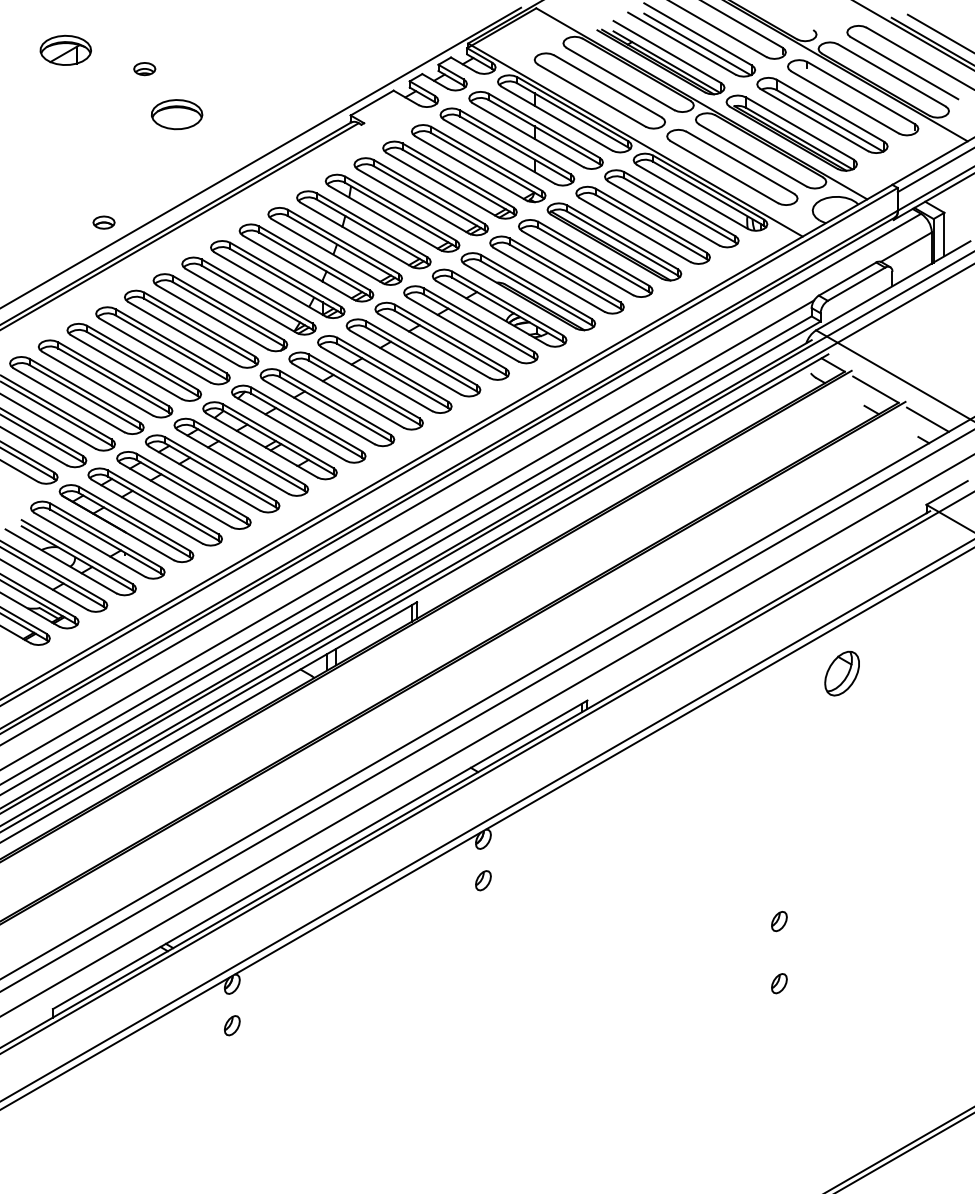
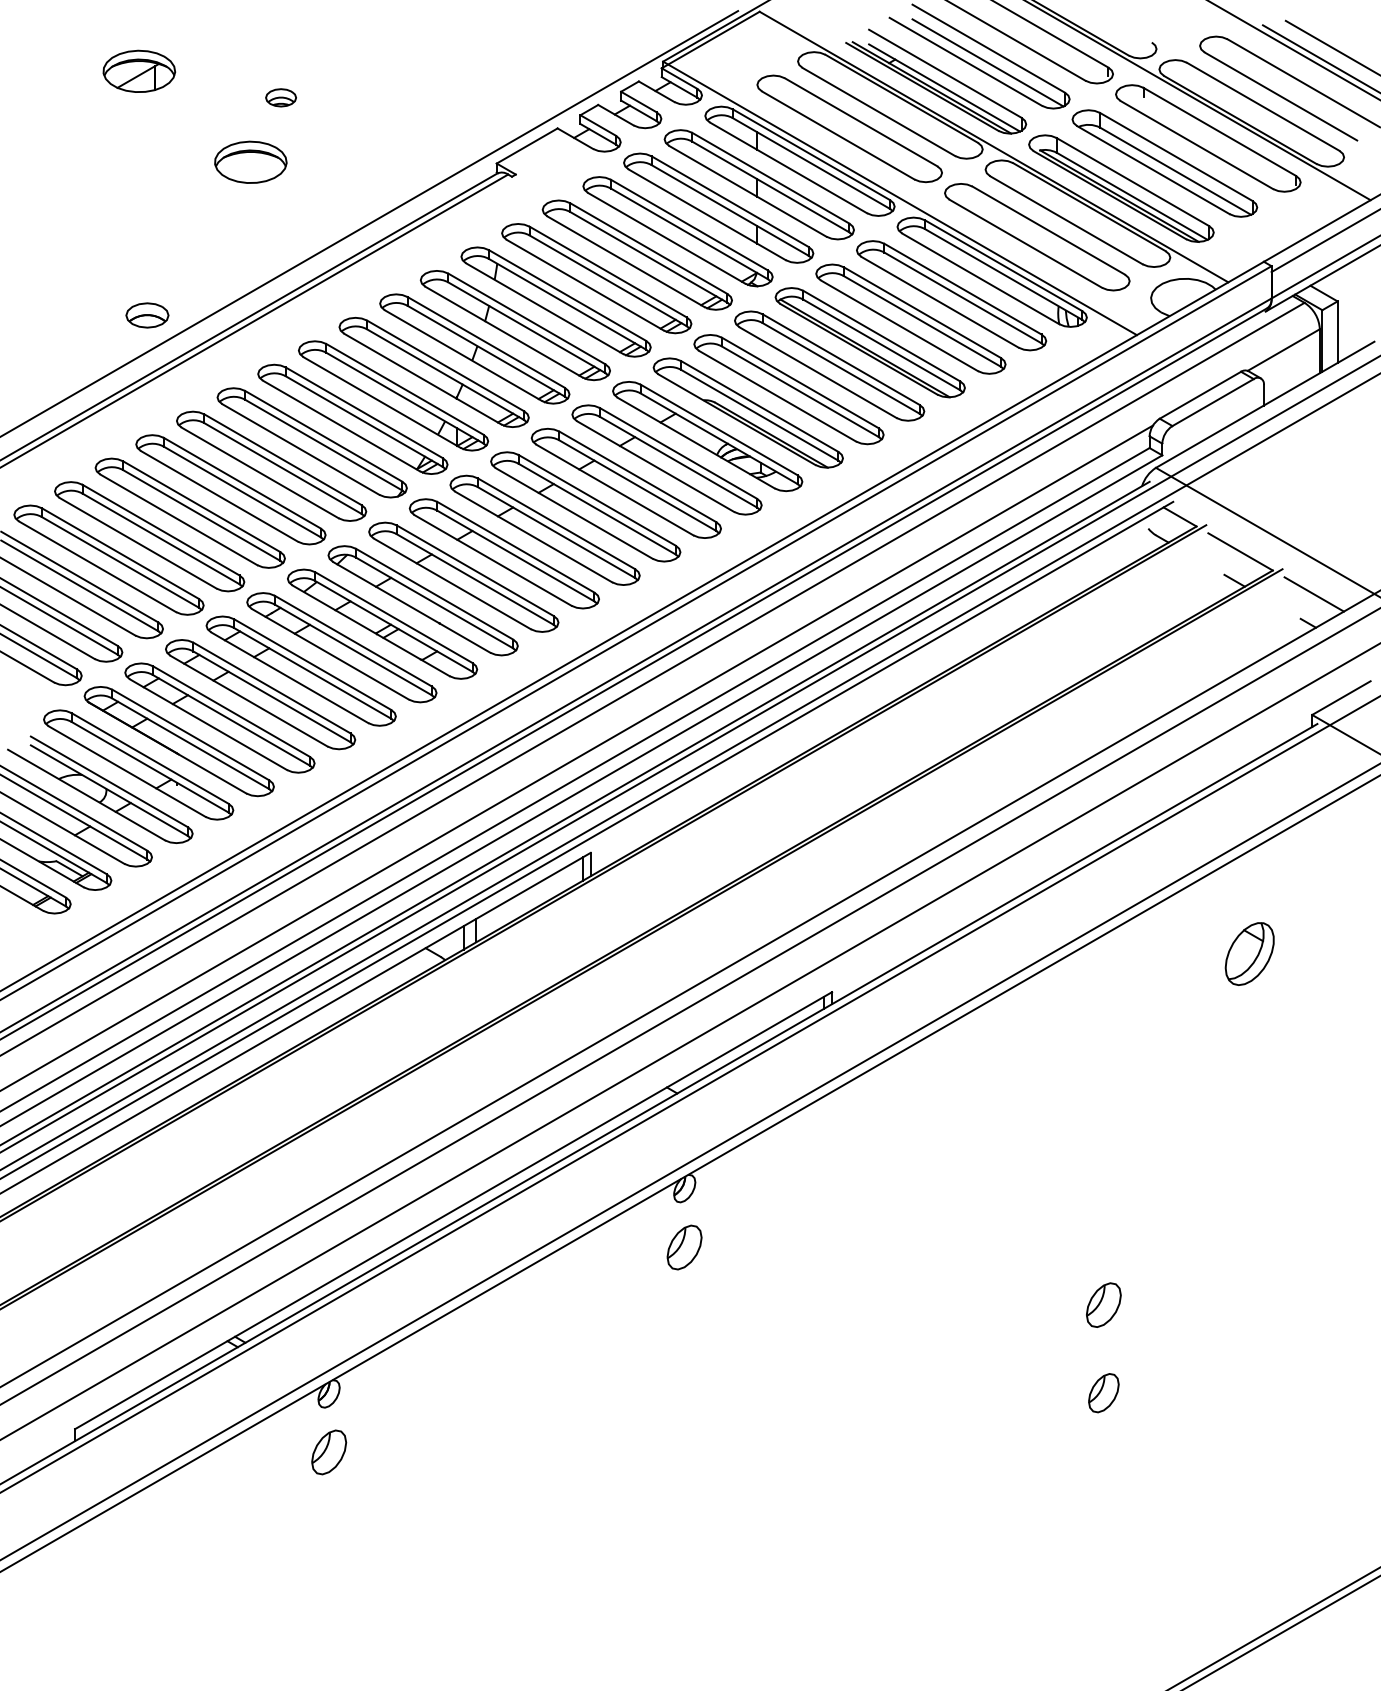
part: (65, 49) -> (139, 70), moved
part: (144, 68) -> (280, 97), moved
part: (104, 222) -> (147, 314), size x1.4
part: (841, 673) -> (1249, 953), moved
part: (483, 880) -> (684, 1246), size x1.6
part: (779, 921) -> (1103, 1304), size x1.6
part: (779, 983) -> (1103, 1392), size x1.4
part: (231, 1025) -> (328, 1452), size x1.6

